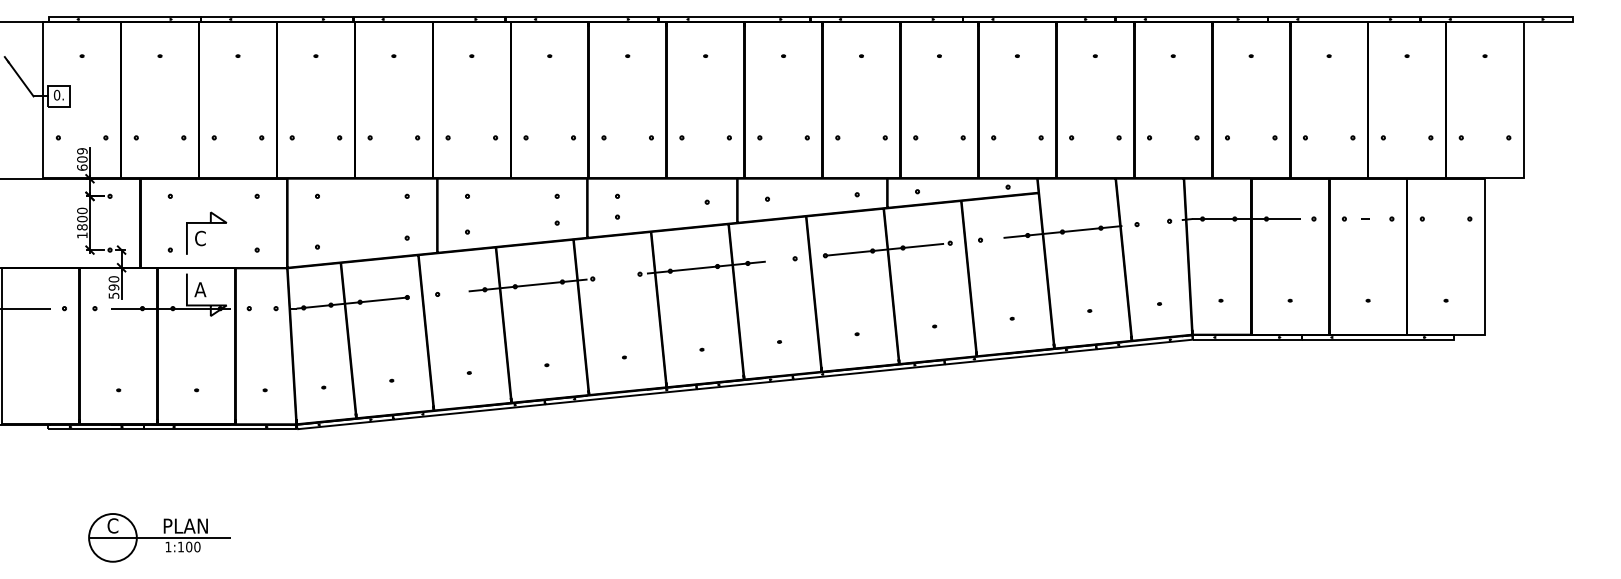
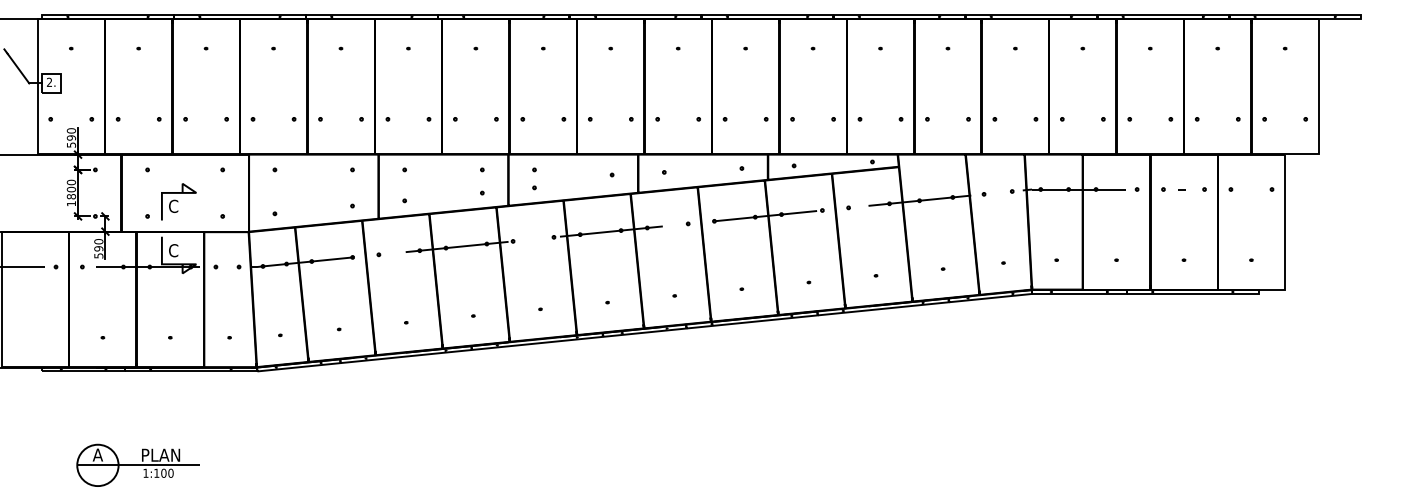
text: (56, 94) -> (49, 81), 0. -> 2.
text: (81, 158) -> (70, 137), 609 -> 590
text: (200, 289) -> (173, 250), A -> C
text: (112, 525) -> (97, 454), C -> A

